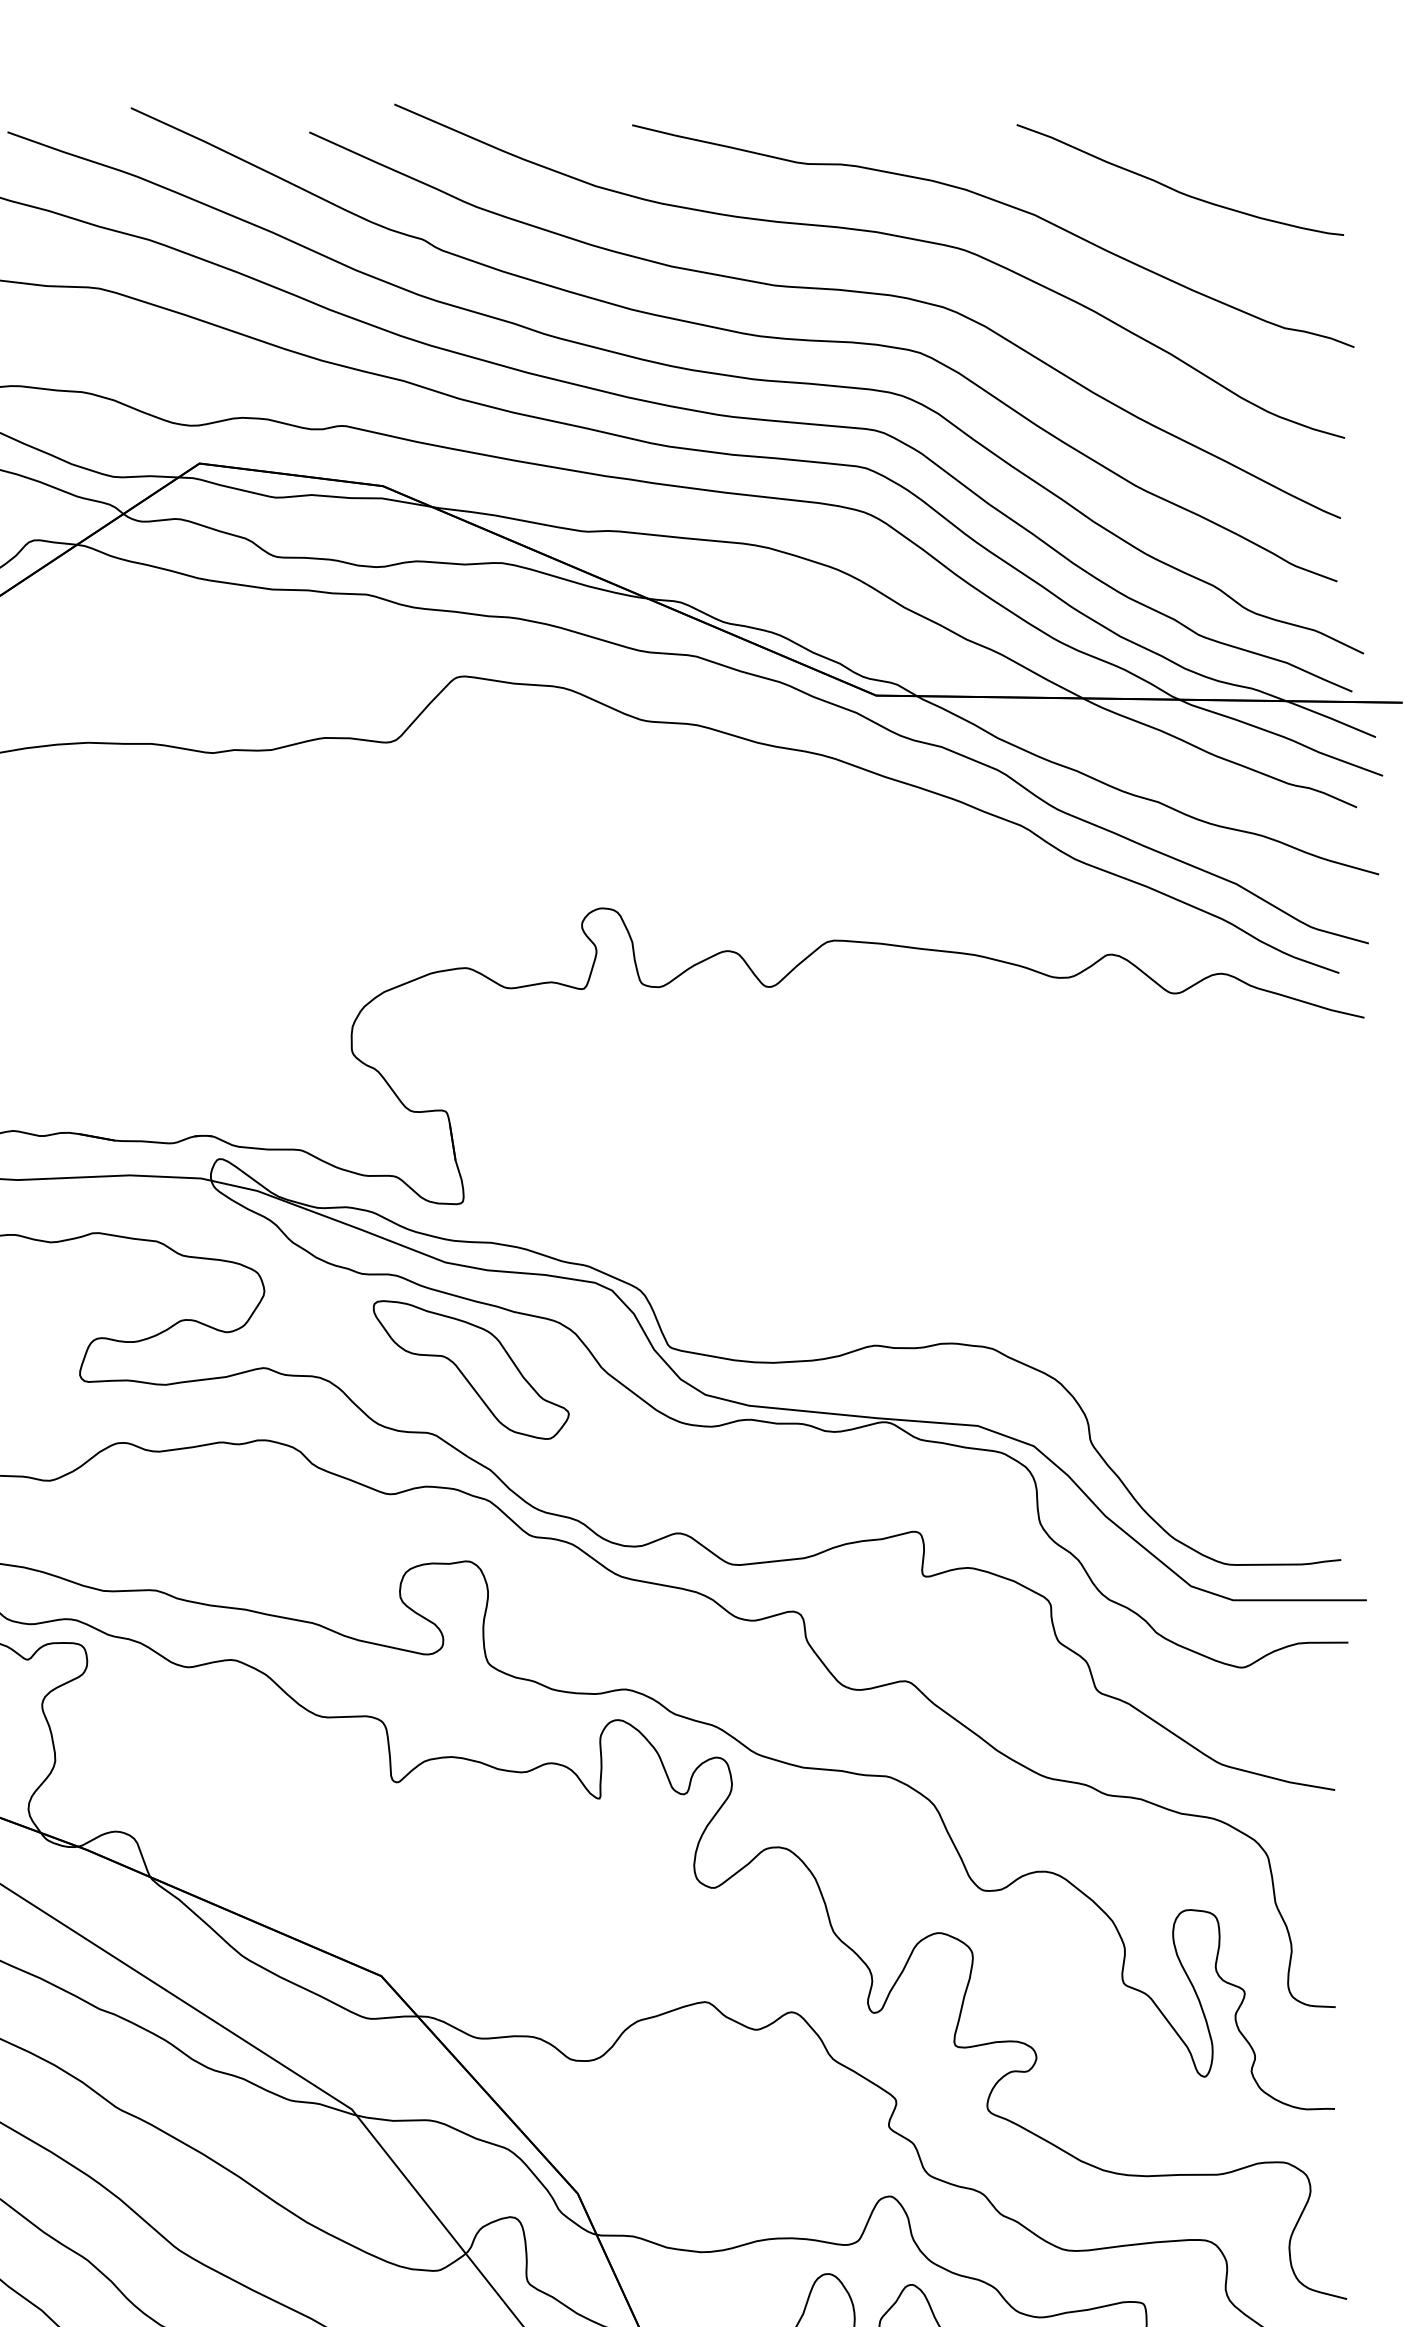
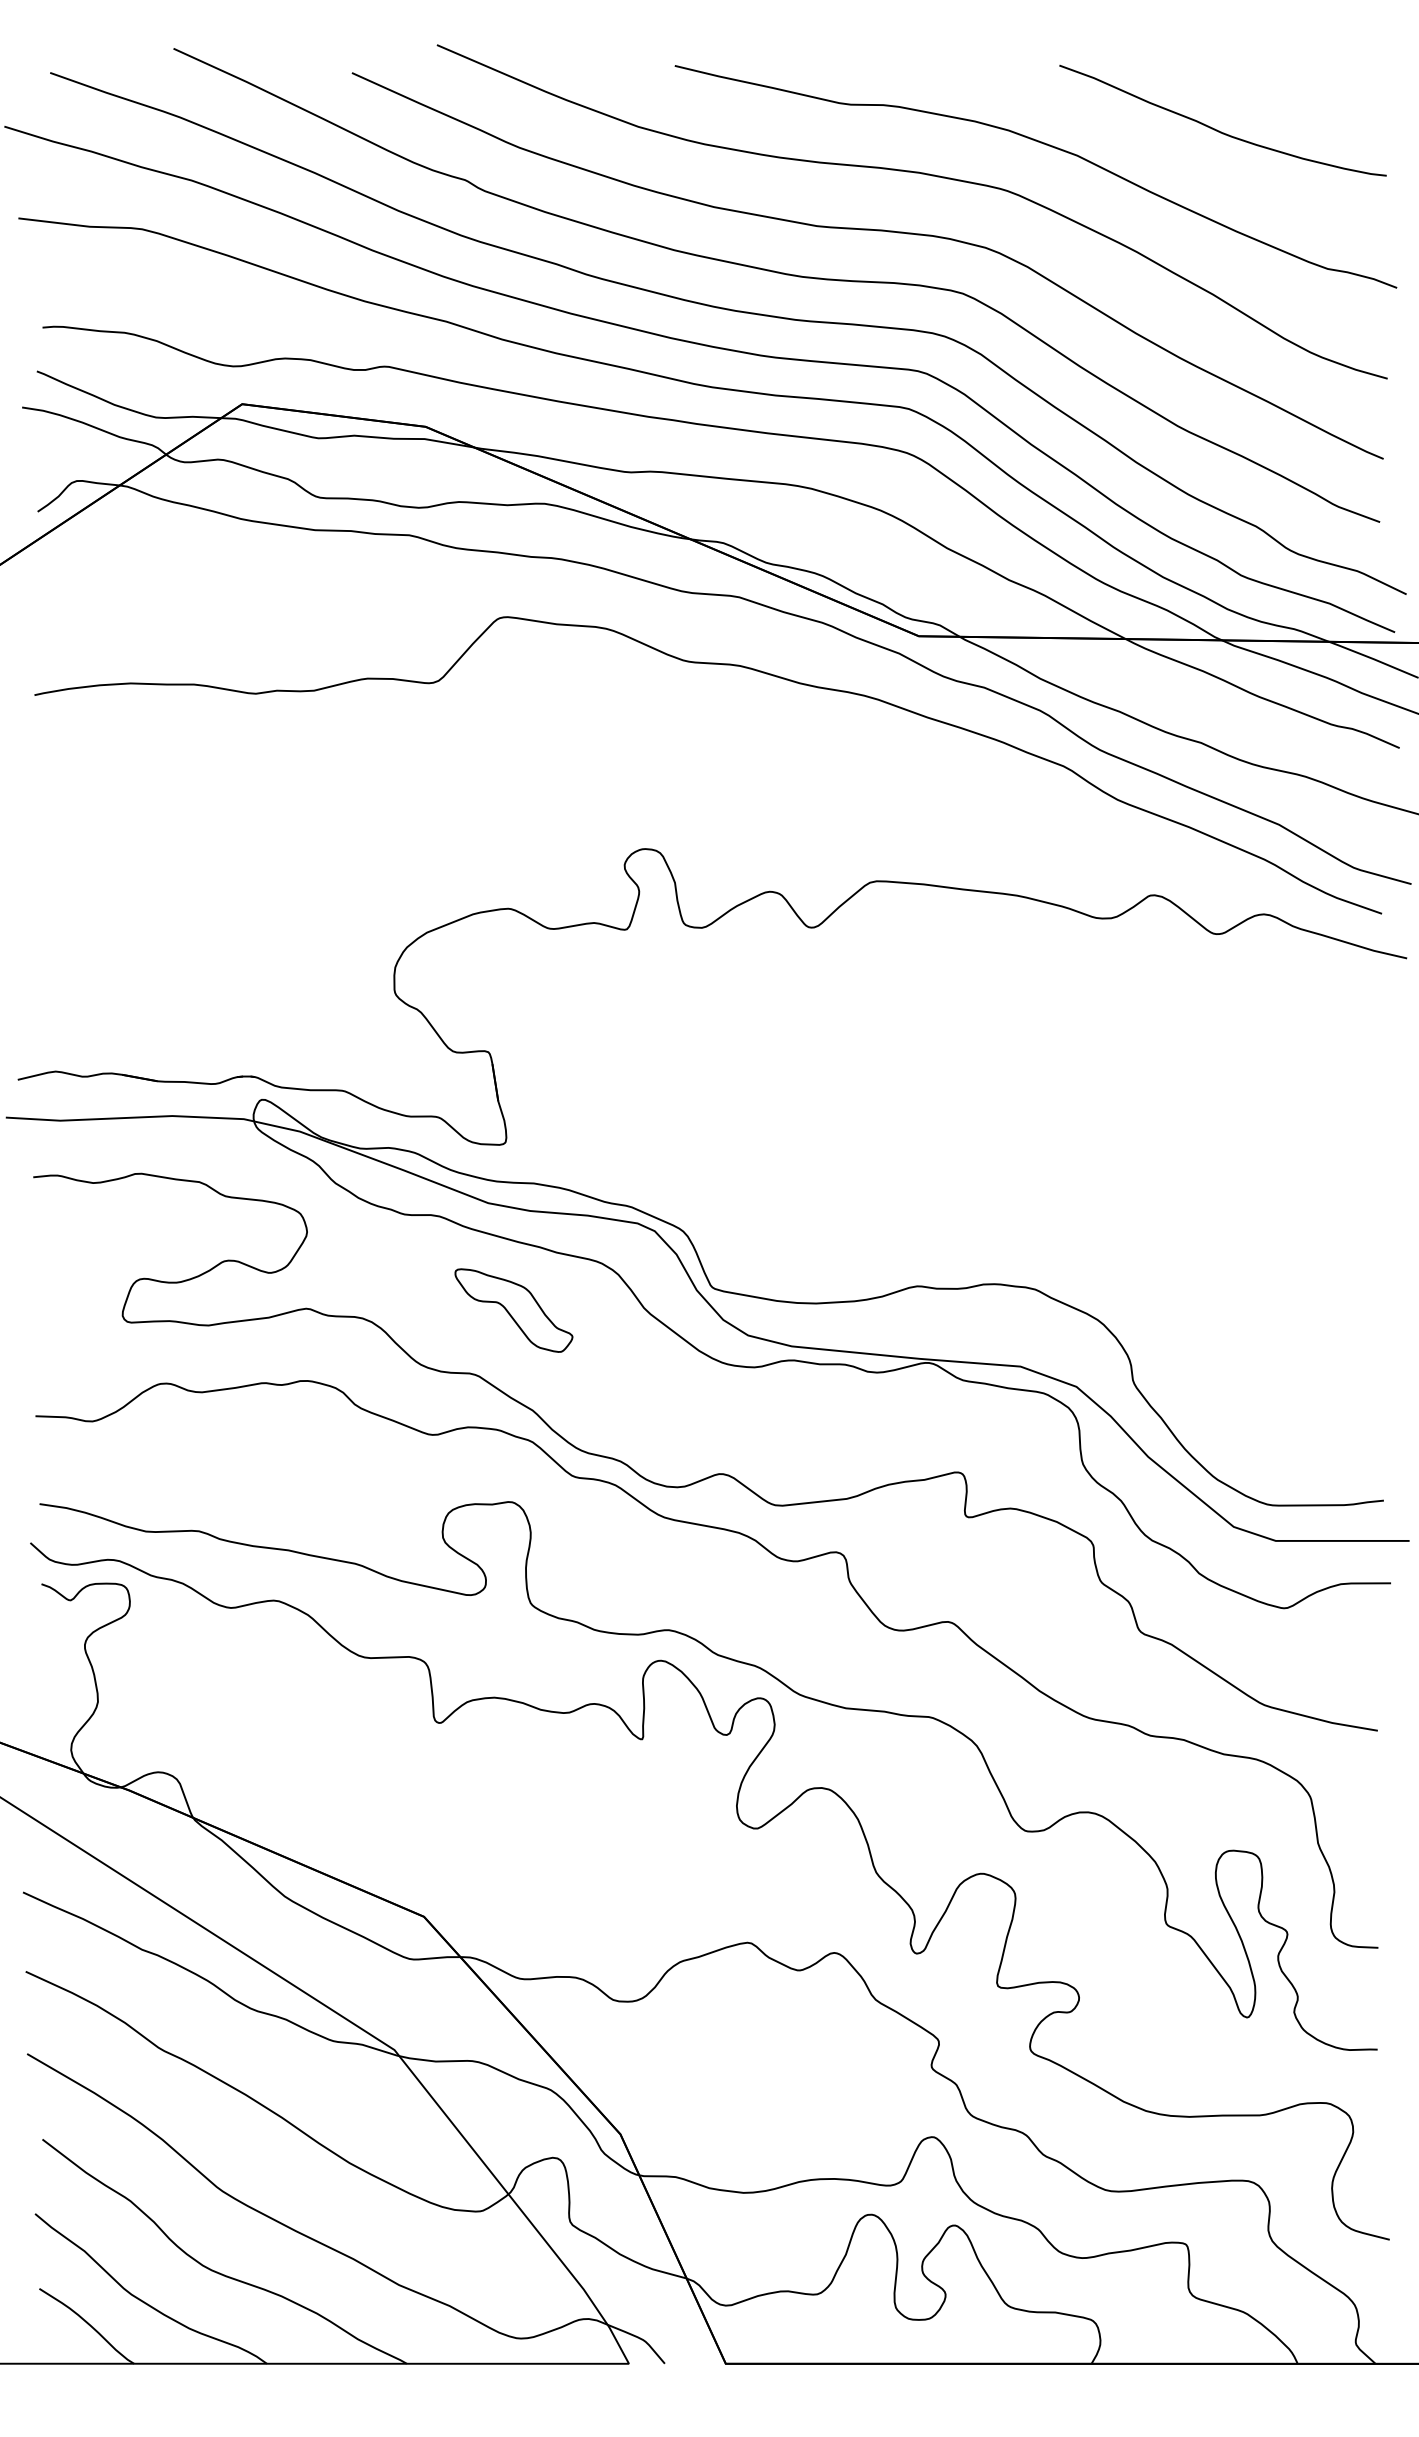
part: (470, 1369) -> (513, 1310), size x0.6

